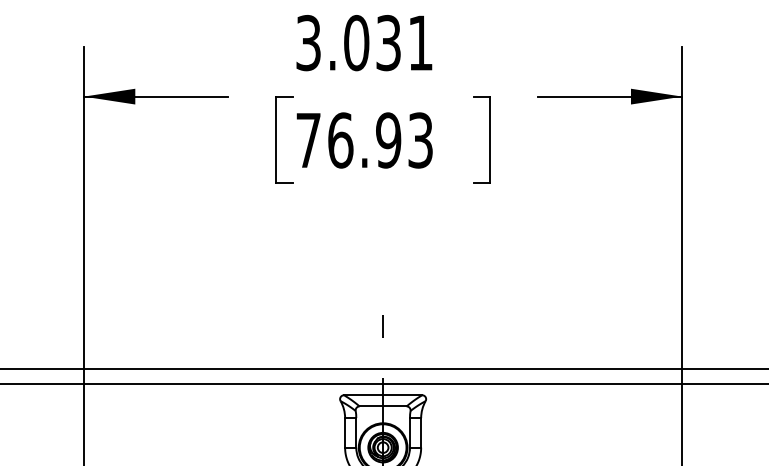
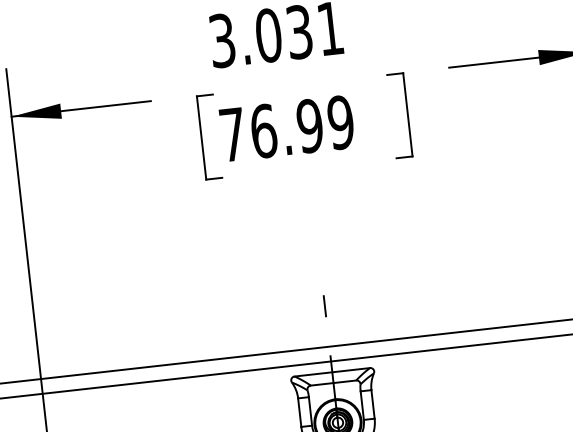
text: (420, 140) -> (340, 122), 76.93 -> 76.99

